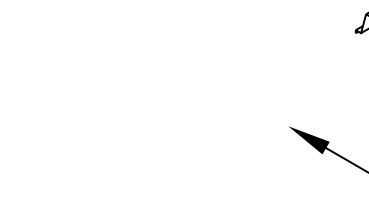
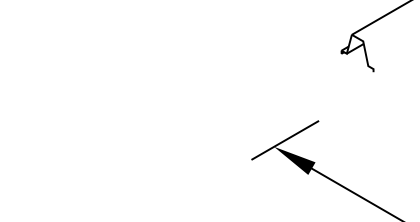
line: (299, 119) -> (285, 140), added

